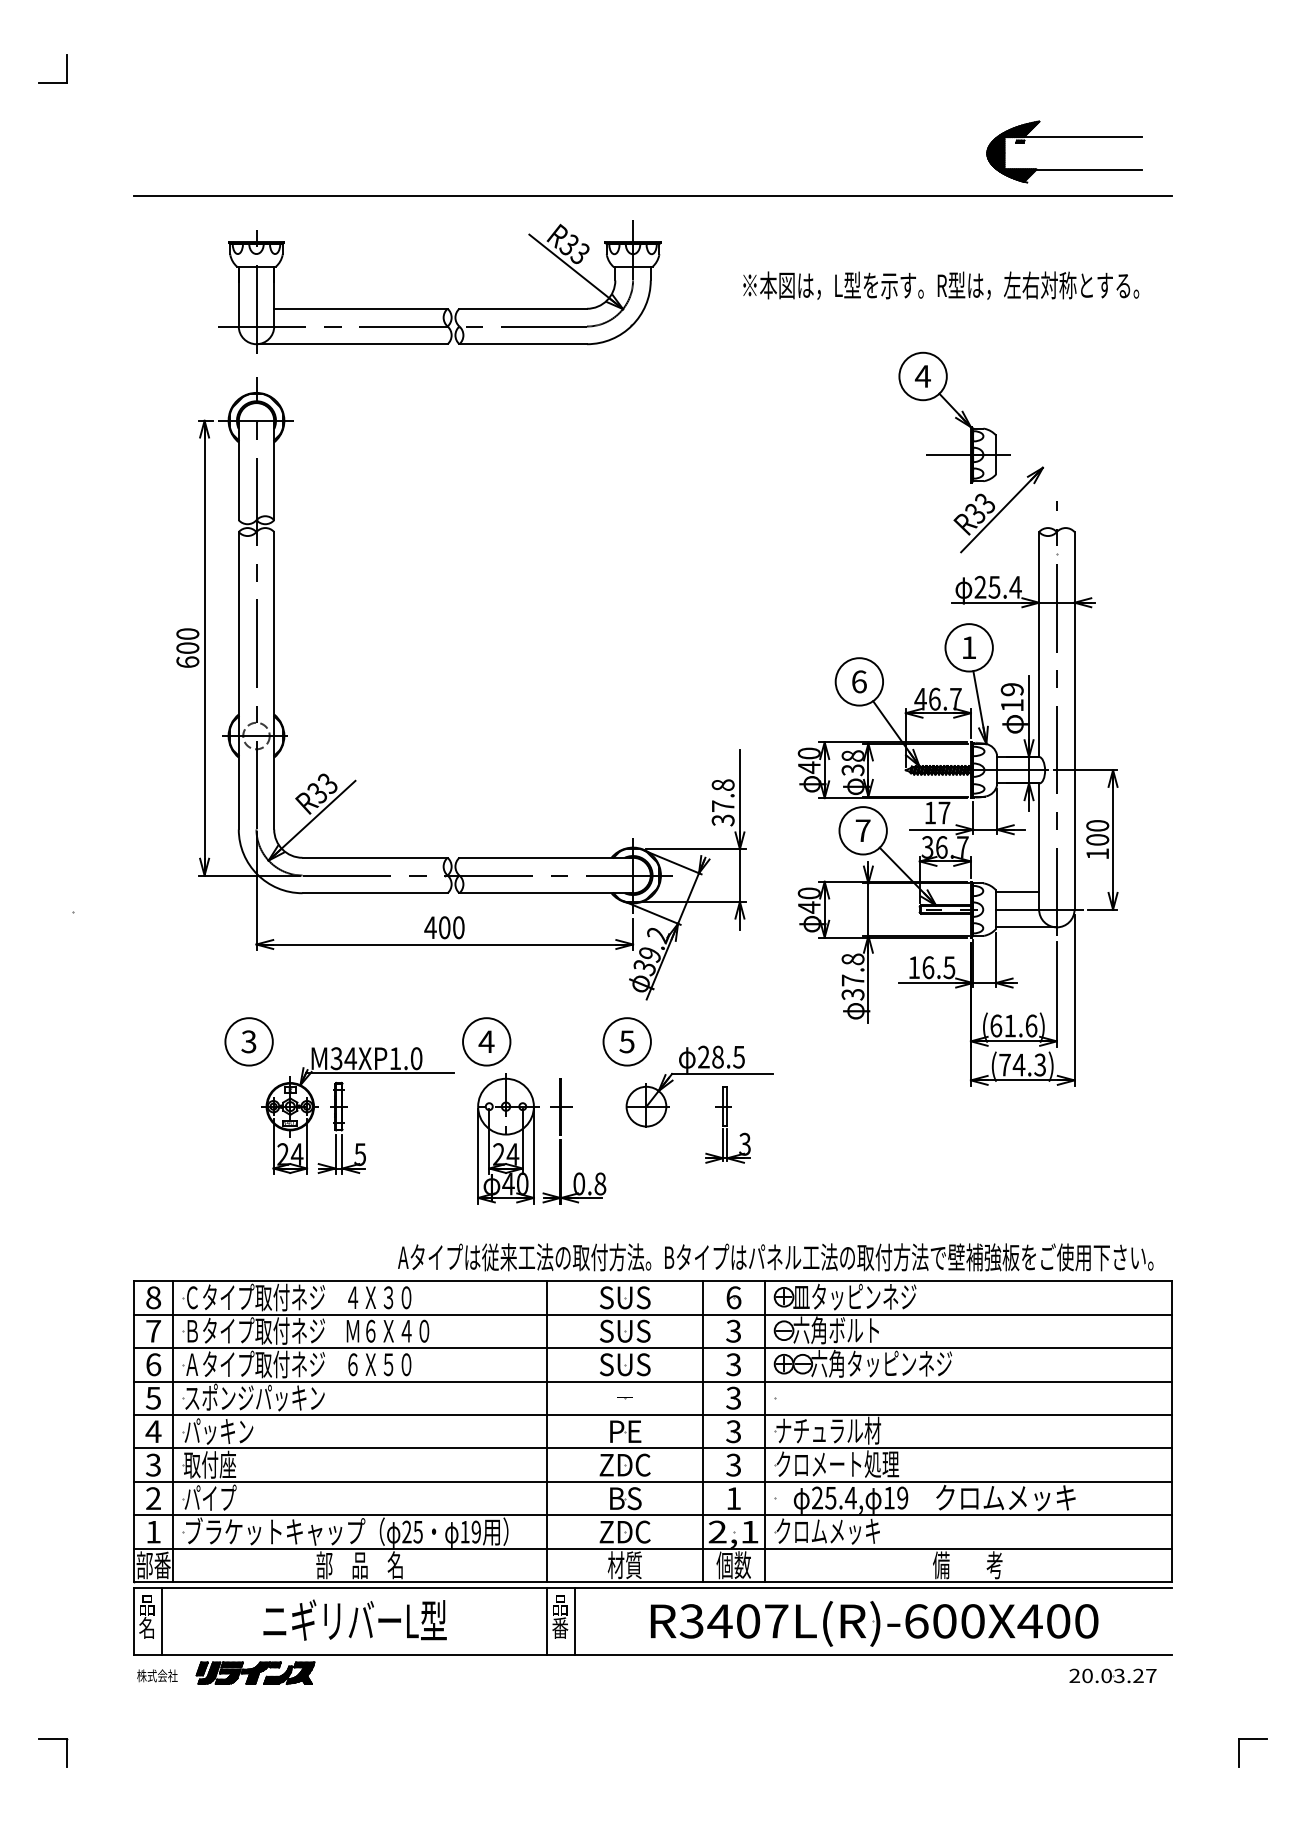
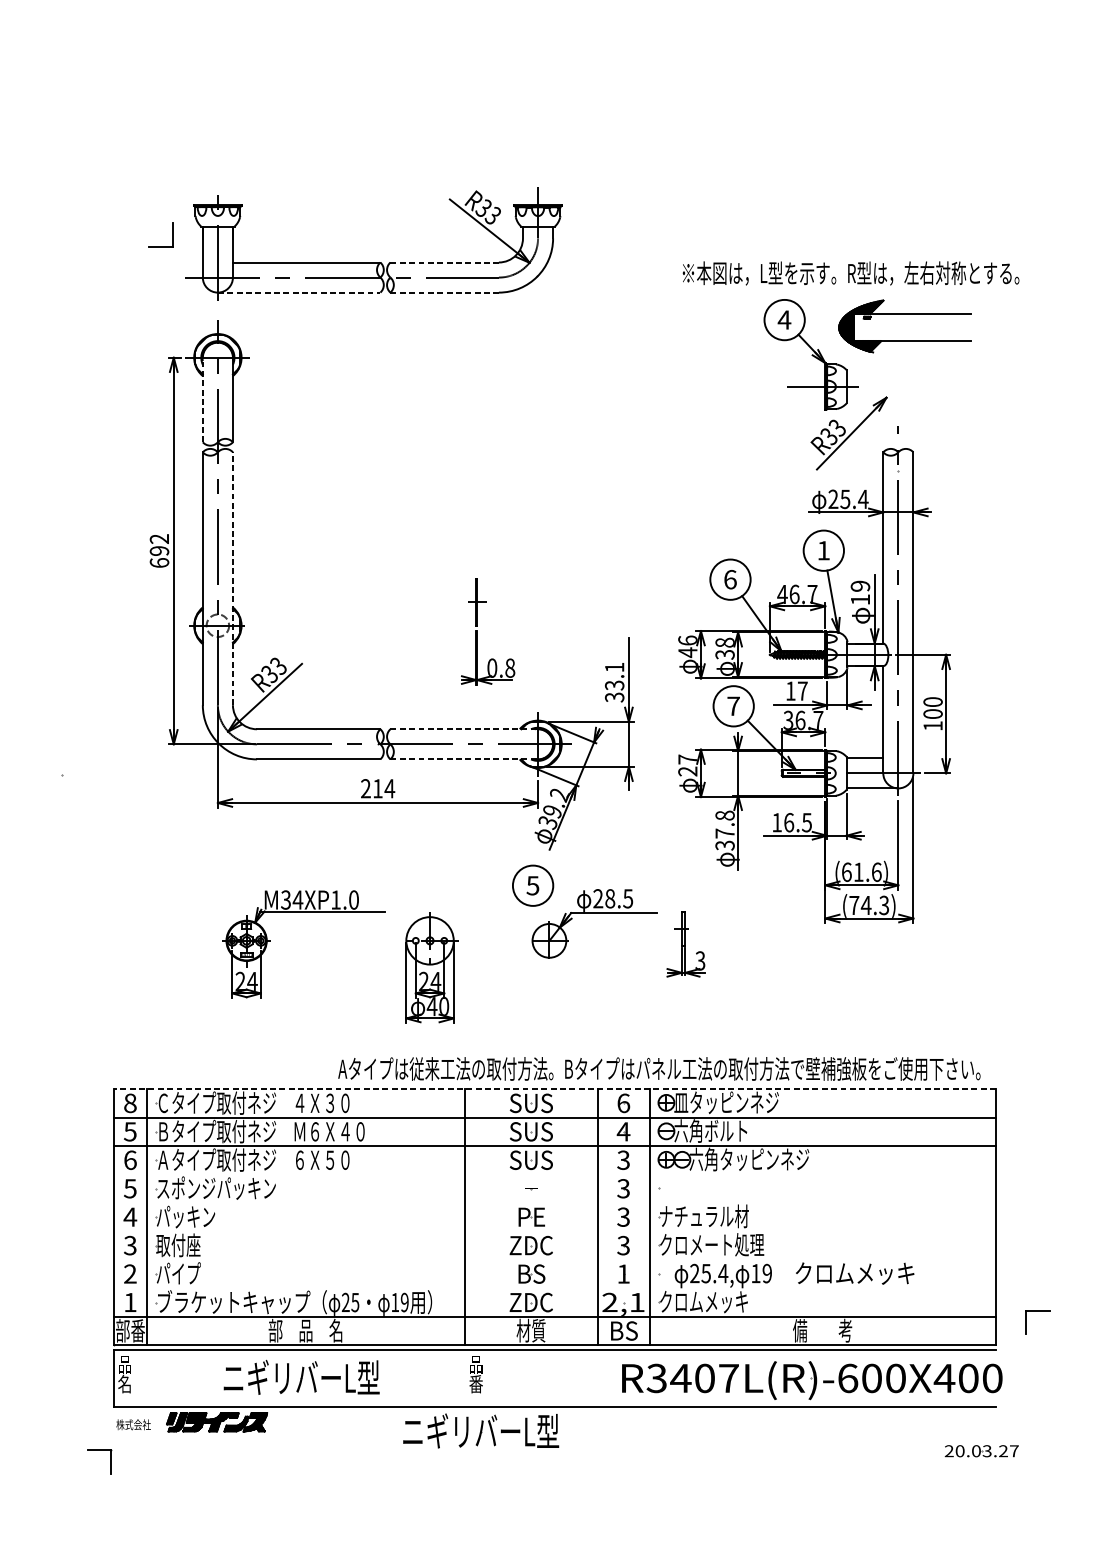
part: (66, 68) -> (171, 235), moved
part: (1064, 137) -> (904, 314), moved
line: (652, 195) -> (554, 166), removed
text: (941, 285) -> (851, 273), moved
line: (523, 308) -> (444, 262), solid -> dashed
line: (352, 344) -> (299, 292), solid -> dashed
line: (523, 344) -> (444, 292), solid -> dashed
line: (238, 470) -> (202, 399), solid -> dashed
text: (187, 640) -> (159, 544), 600 -> 692
line: (274, 680) -> (233, 578), solid -> dashed
text: (808, 753) -> (687, 640), 40 -> 46
text: (722, 795) -> (614, 676), 37.8 -> 33.1
line: (546, 857) -> (464, 729), solid -> dashed
line: (546, 893) -> (464, 759), solid -> dashed
text: (808, 900) -> (687, 765), 40 -> 27
text: (444, 927) -> (377, 788), 400 -> 214
part: (248, 1041) -> (211, 885), removed
part: (486, 1041) -> (413, 885), removed
part: (727, 1124) -> (685, 944), moved
part: (341, 1127) -> (290, 958), removed
part: (561, 1141) -> (477, 632), moved
line: (653, 1281) -> (555, 1089), solid -> dashed
text: (733, 1330) -> (623, 1131), 3 -> 4
text: (153, 1331) -> (130, 1132), 7 -> 5
line: (652, 1381) -> (554, 1174), removed
line: (652, 1414) -> (554, 1202), removed
line: (652, 1448) -> (554, 1231), removed
line: (652, 1481) -> (554, 1259), removed
line: (652, 1515) -> (554, 1288), removed
text: (733, 1565) -> (623, 1330), 個数 -> BS
line: (162, 1620) -> (137, 1377), removed
line: (547, 1620) -> (465, 1377), removed
line: (574, 1620) -> (488, 1377), removed
part: (874, 1623) -> (812, 1380), moved
part: (1112, 1675) -> (981, 1450), moved
part: (565, 1682) -> (480, 1430), added
part: (53, 1739) -> (99, 1449), moved
part: (1252, 1739) -> (1037, 1310), moved

